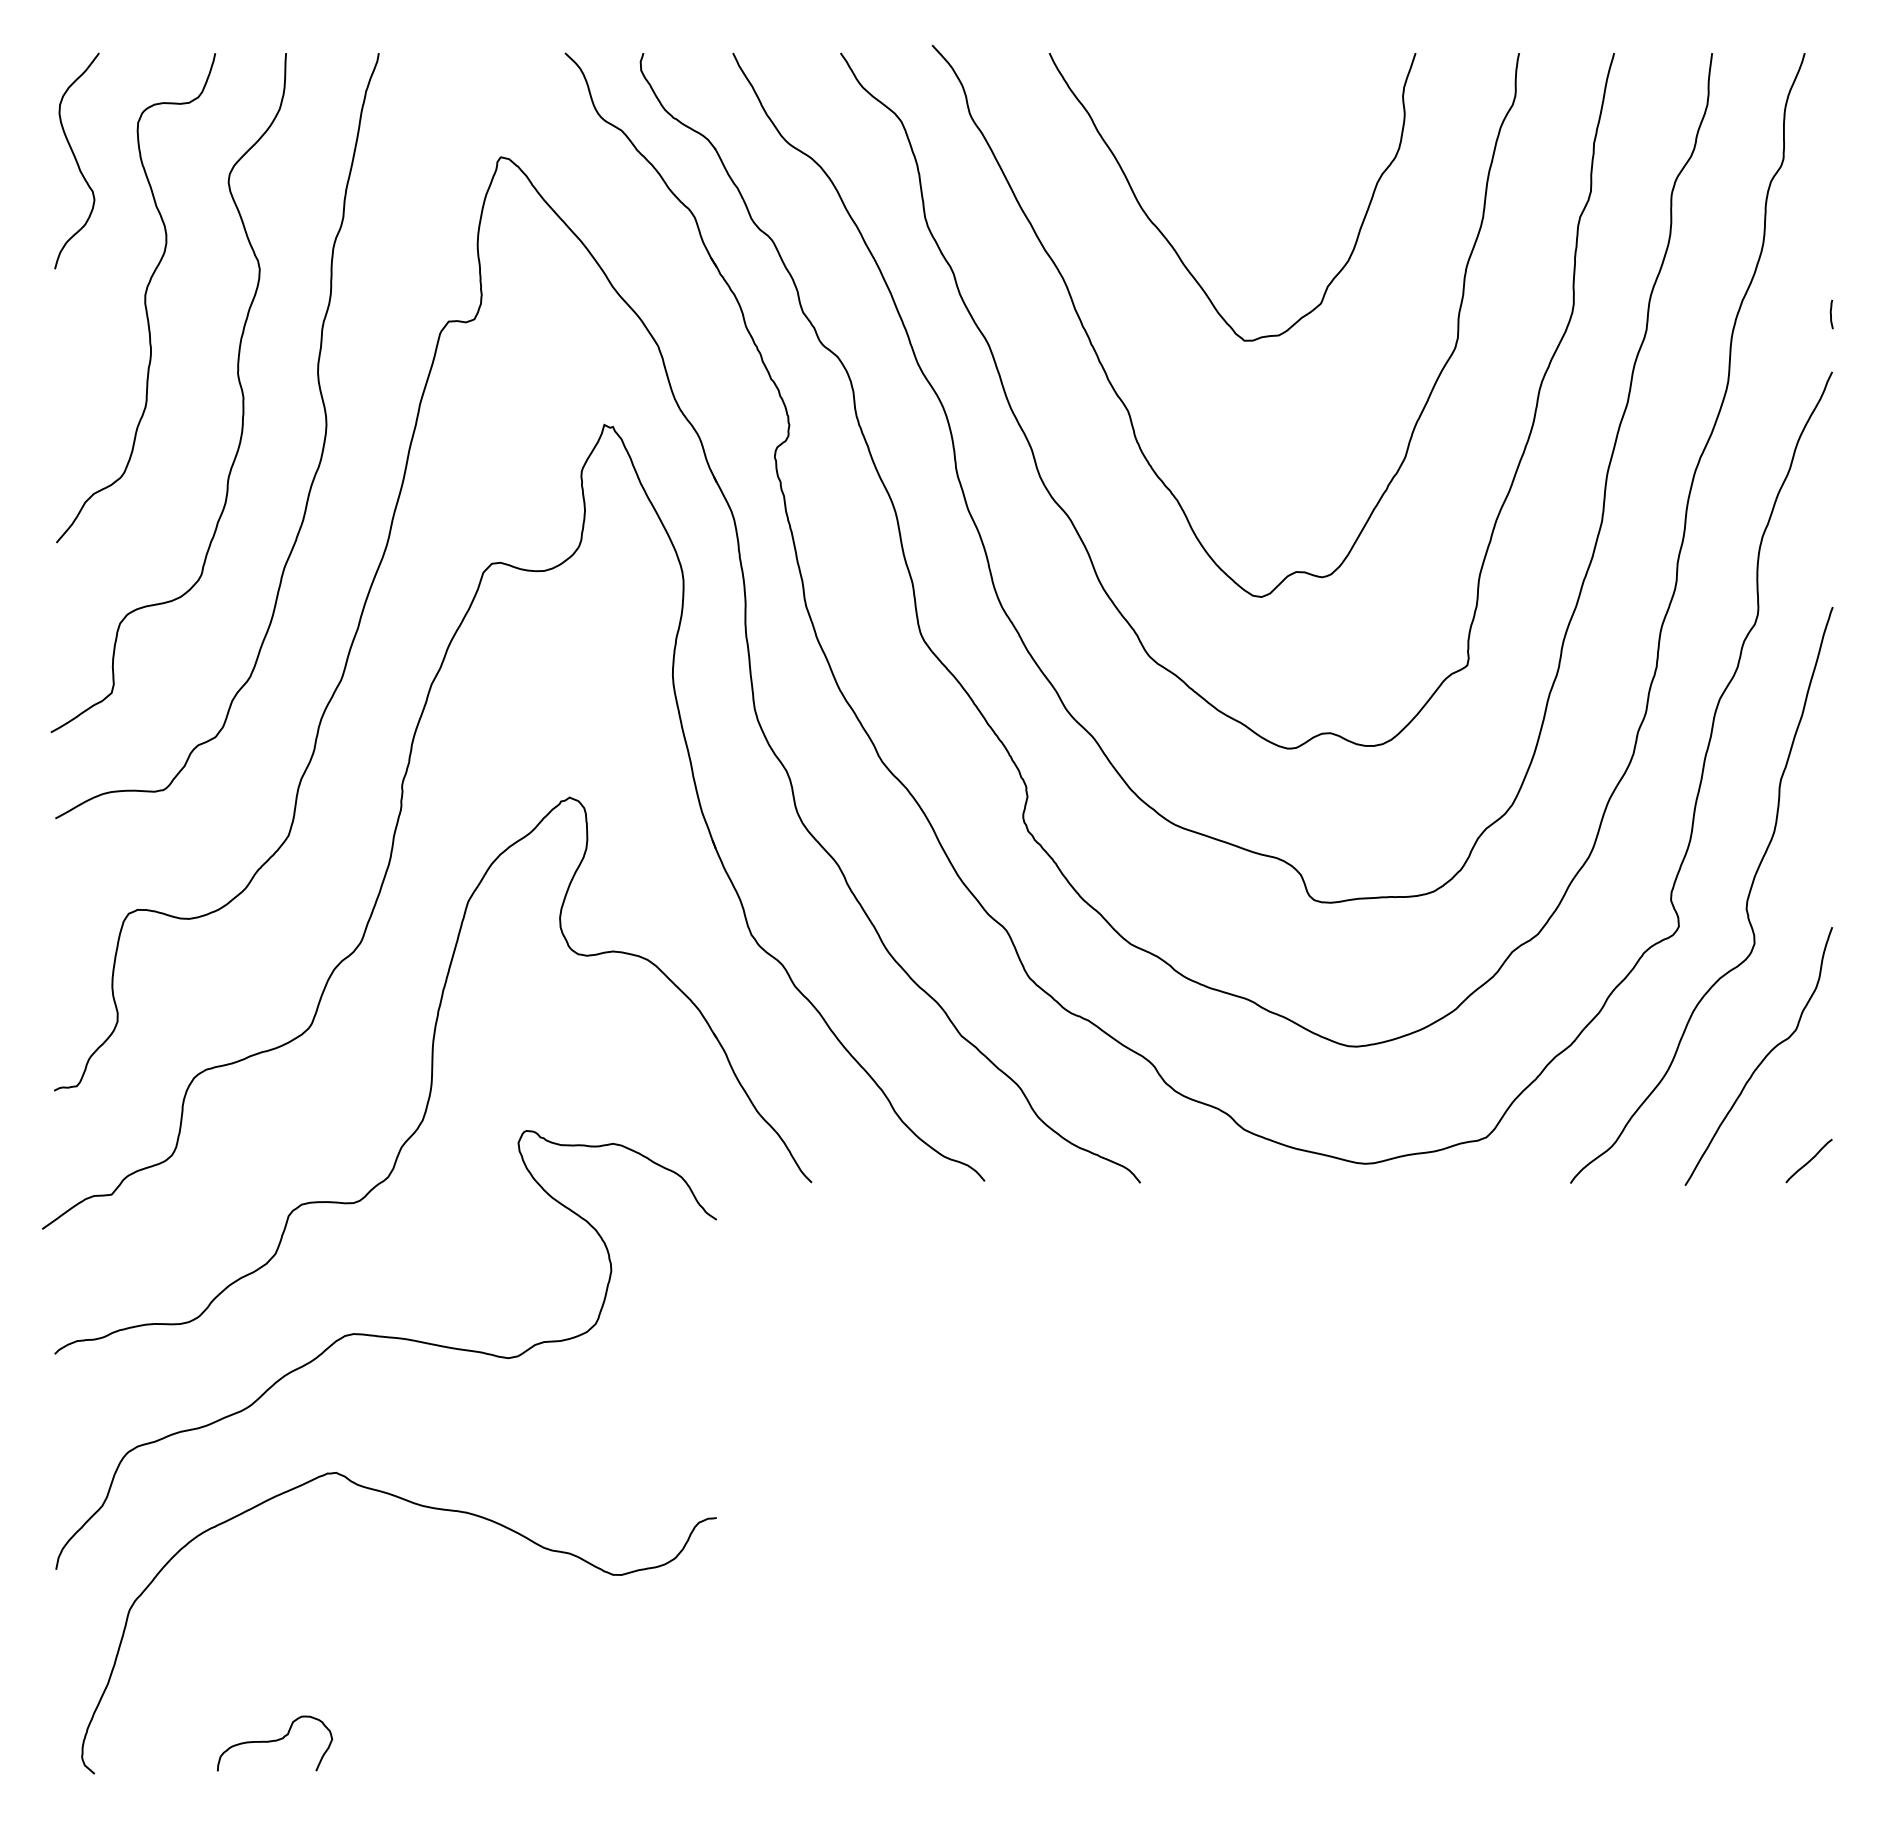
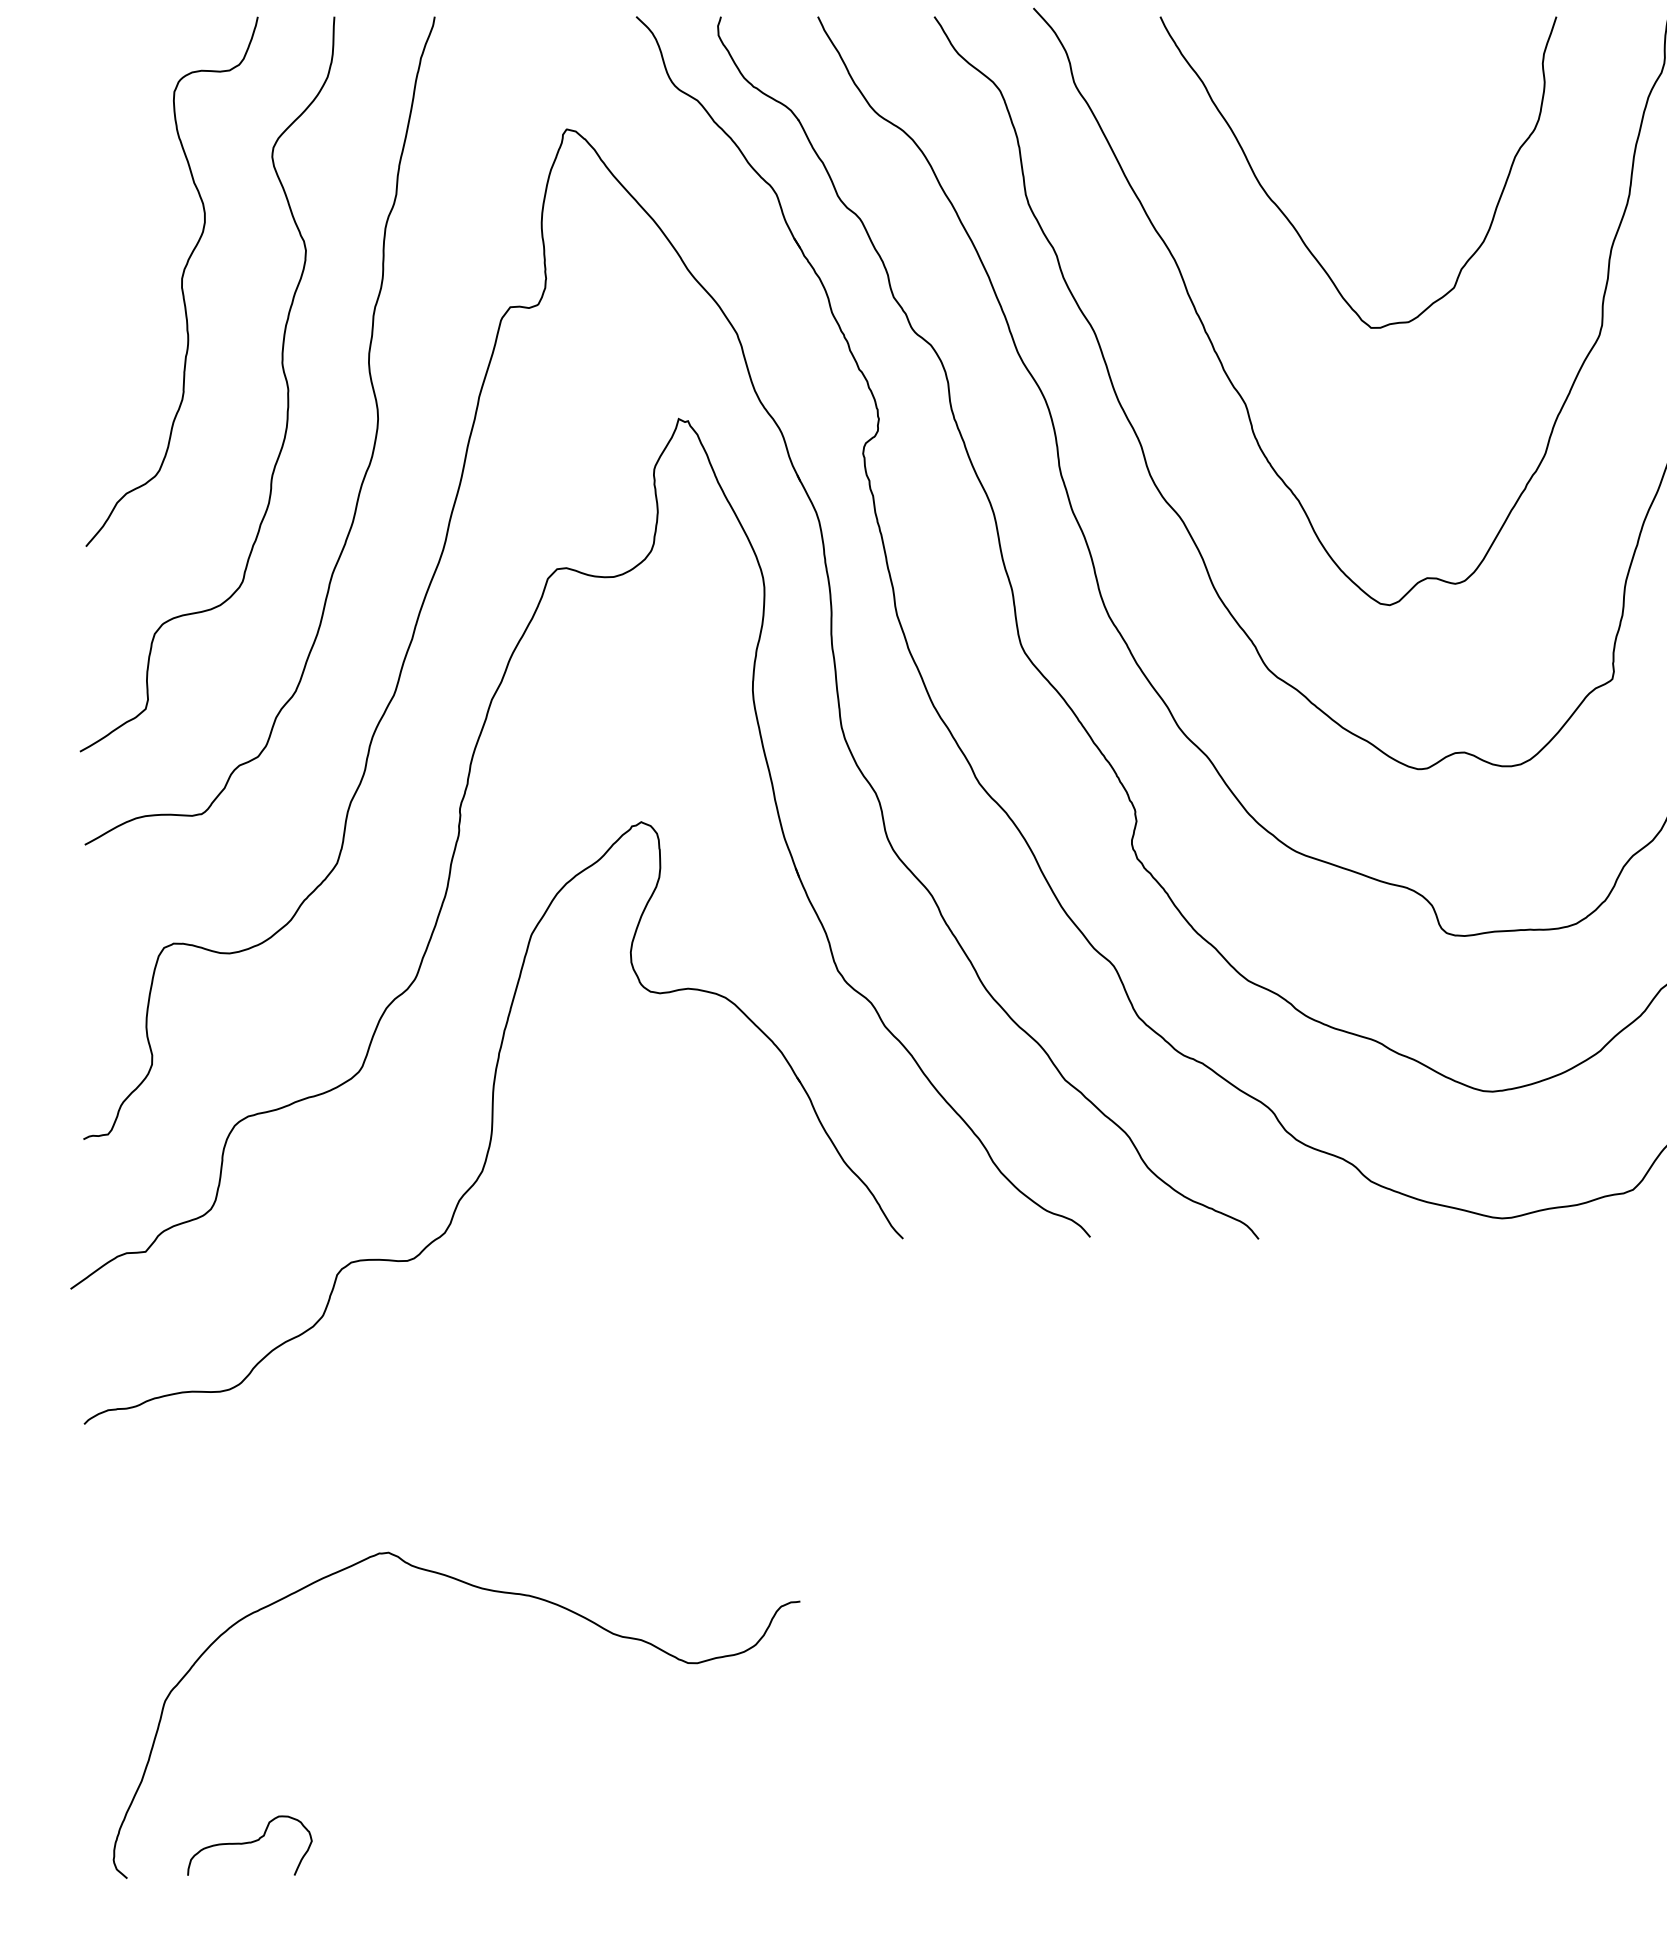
curve: (76, 160) -> (107, 132), removed
curve: (387, 1338) -> (444, 1407), removed
curve: (275, 1741) -> (250, 1843), moved

